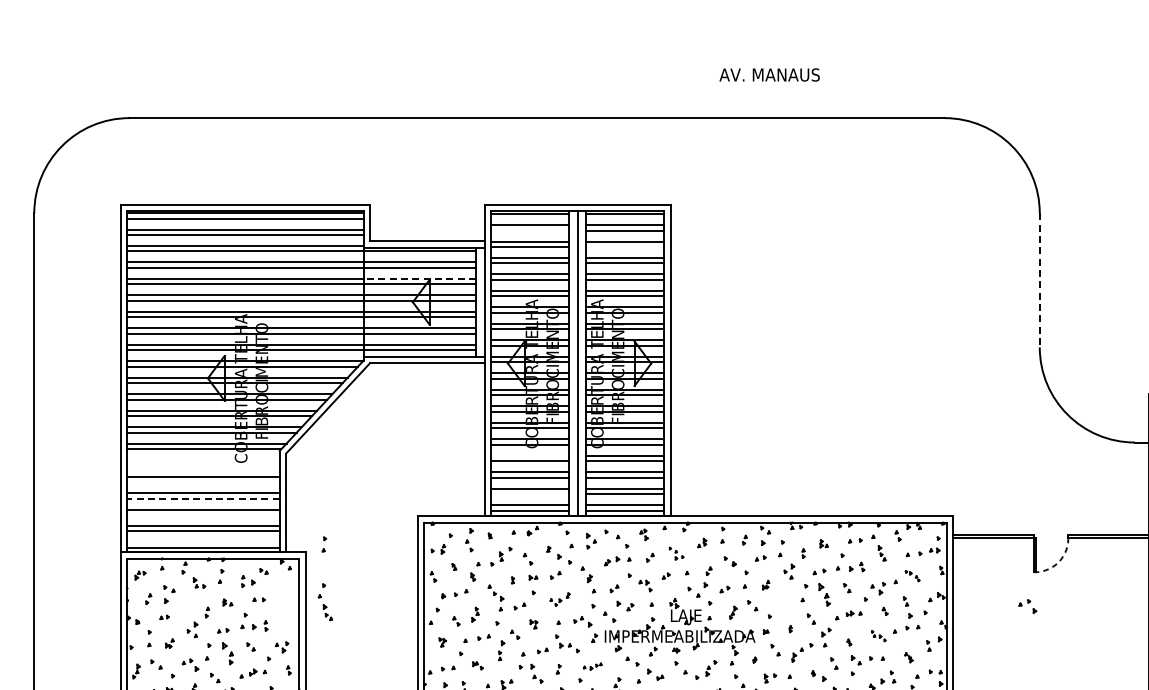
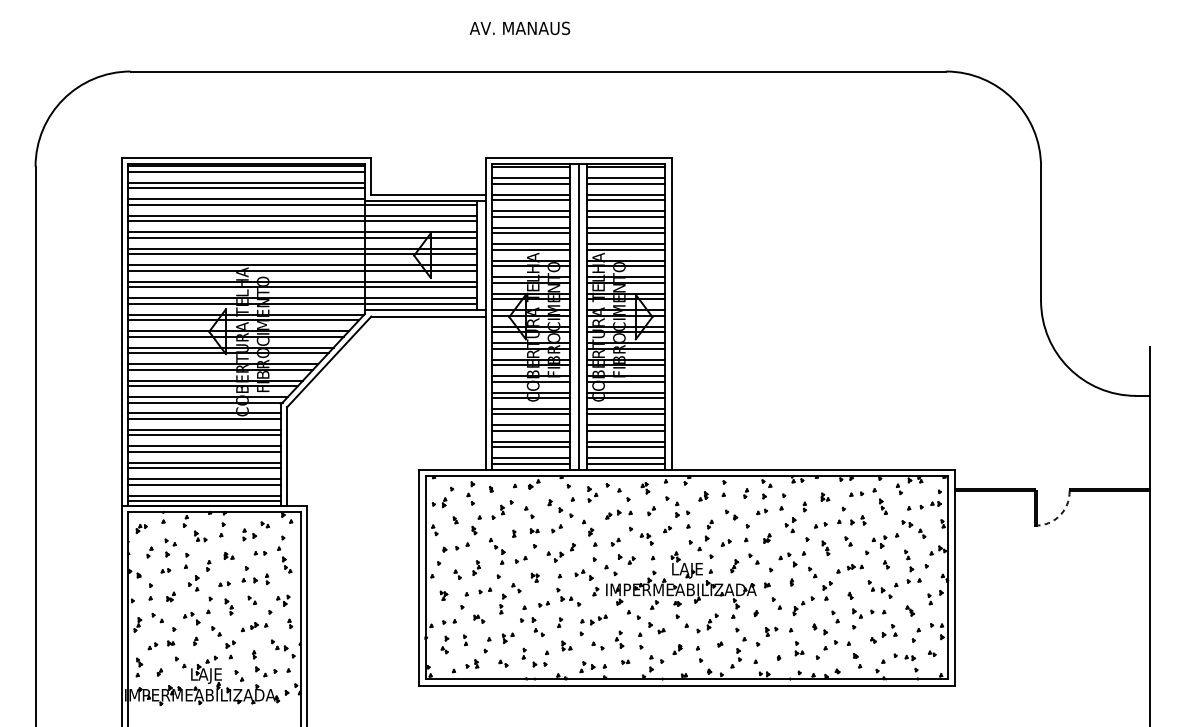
text: (769, 74) -> (519, 27), moved
line: (530, 230) -> (531, 183), added
line: (625, 247) -> (626, 200), added
line: (419, 279) -> (420, 232), dashed -> solid
line: (1040, 281) -> (1041, 234), dashed -> solid
line: (530, 456) -> (531, 409), added
line: (203, 460) -> (204, 413), added
line: (203, 465) -> (204, 418), added
line: (203, 482) -> (204, 435), added
line: (530, 494) -> (531, 447), added
line: (203, 498) -> (204, 451), dashed -> solid
line: (203, 515) -> (204, 468), added
line: (203, 542) -> (204, 495), added
part: (324, 544) -> (186, 560), moved
part: (676, 553) -> (677, 506), size x1.67
part: (912, 576) -> (913, 529), size x1.67
part: (824, 595) -> (825, 548), size x0.62
part: (560, 599) -> (561, 552), size x1.43
part: (325, 602) -> (284, 554), moved
part: (1027, 606) -> (787, 559), moved
part: (878, 636) -> (879, 589), size x1.67
part: (227, 653) -> (228, 606), size x0.71
part: (592, 666) -> (593, 619), size x1.43

